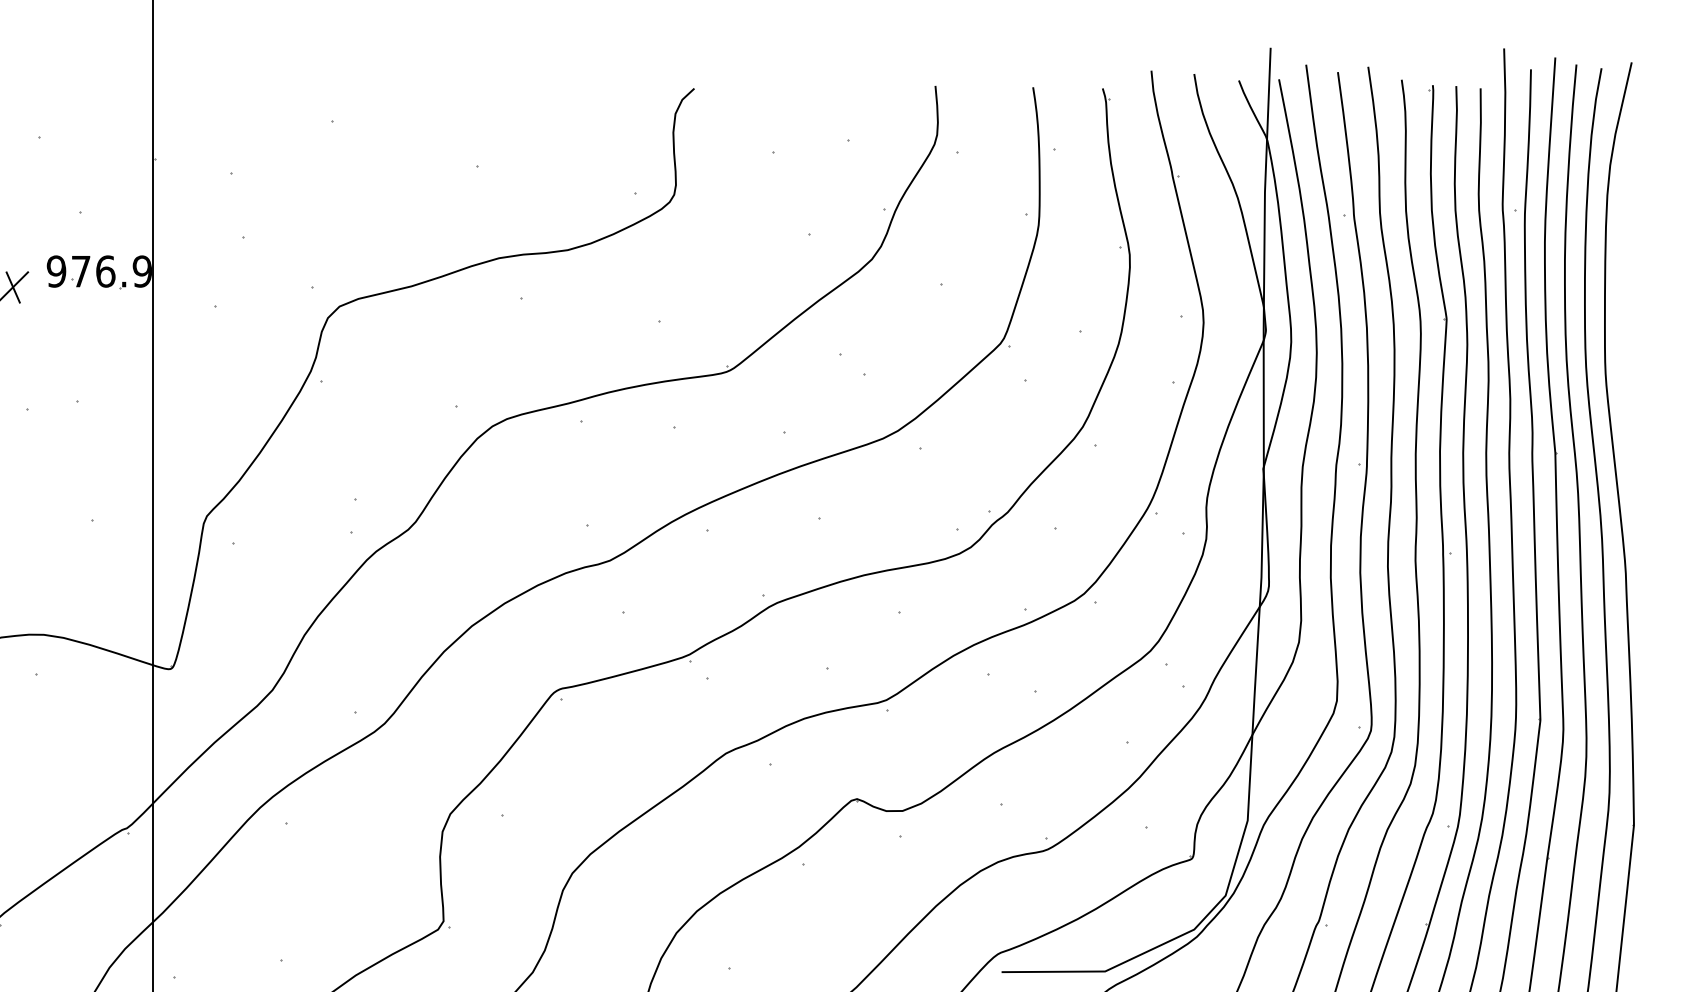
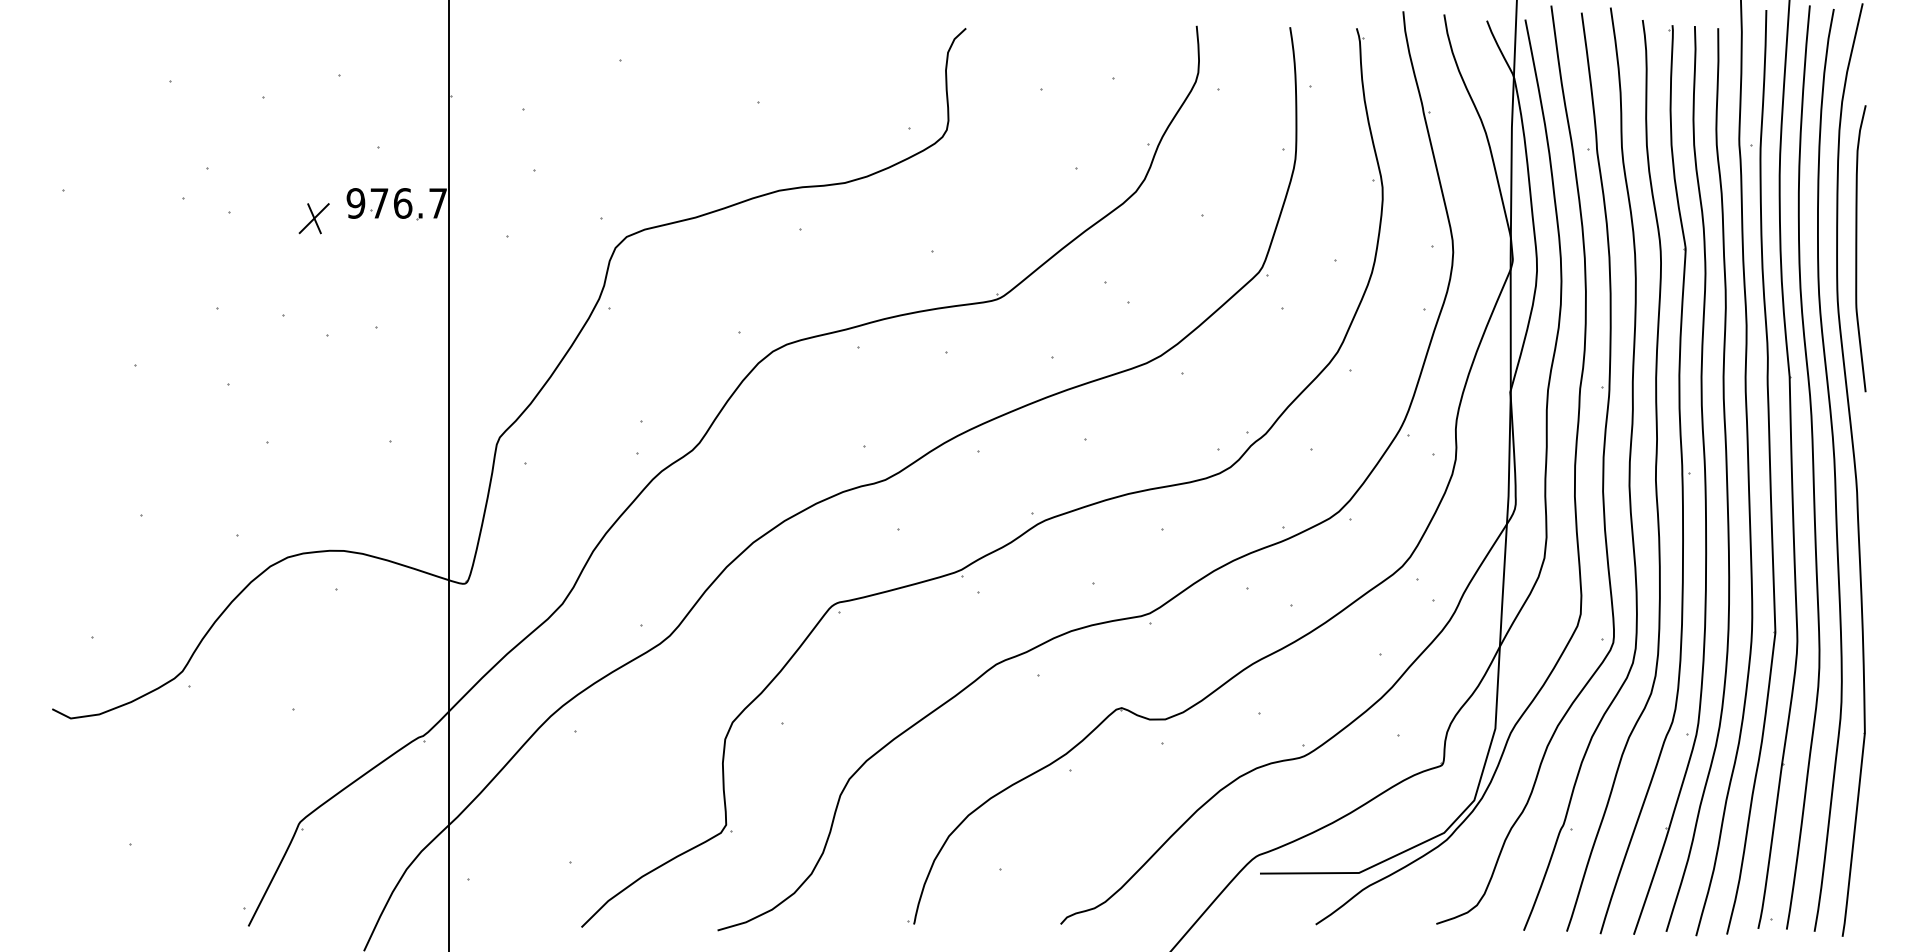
text: (141, 271) -> (437, 203), 976.9 -> 976.7
curve: (1626, 318) -> (1857, 248), added

